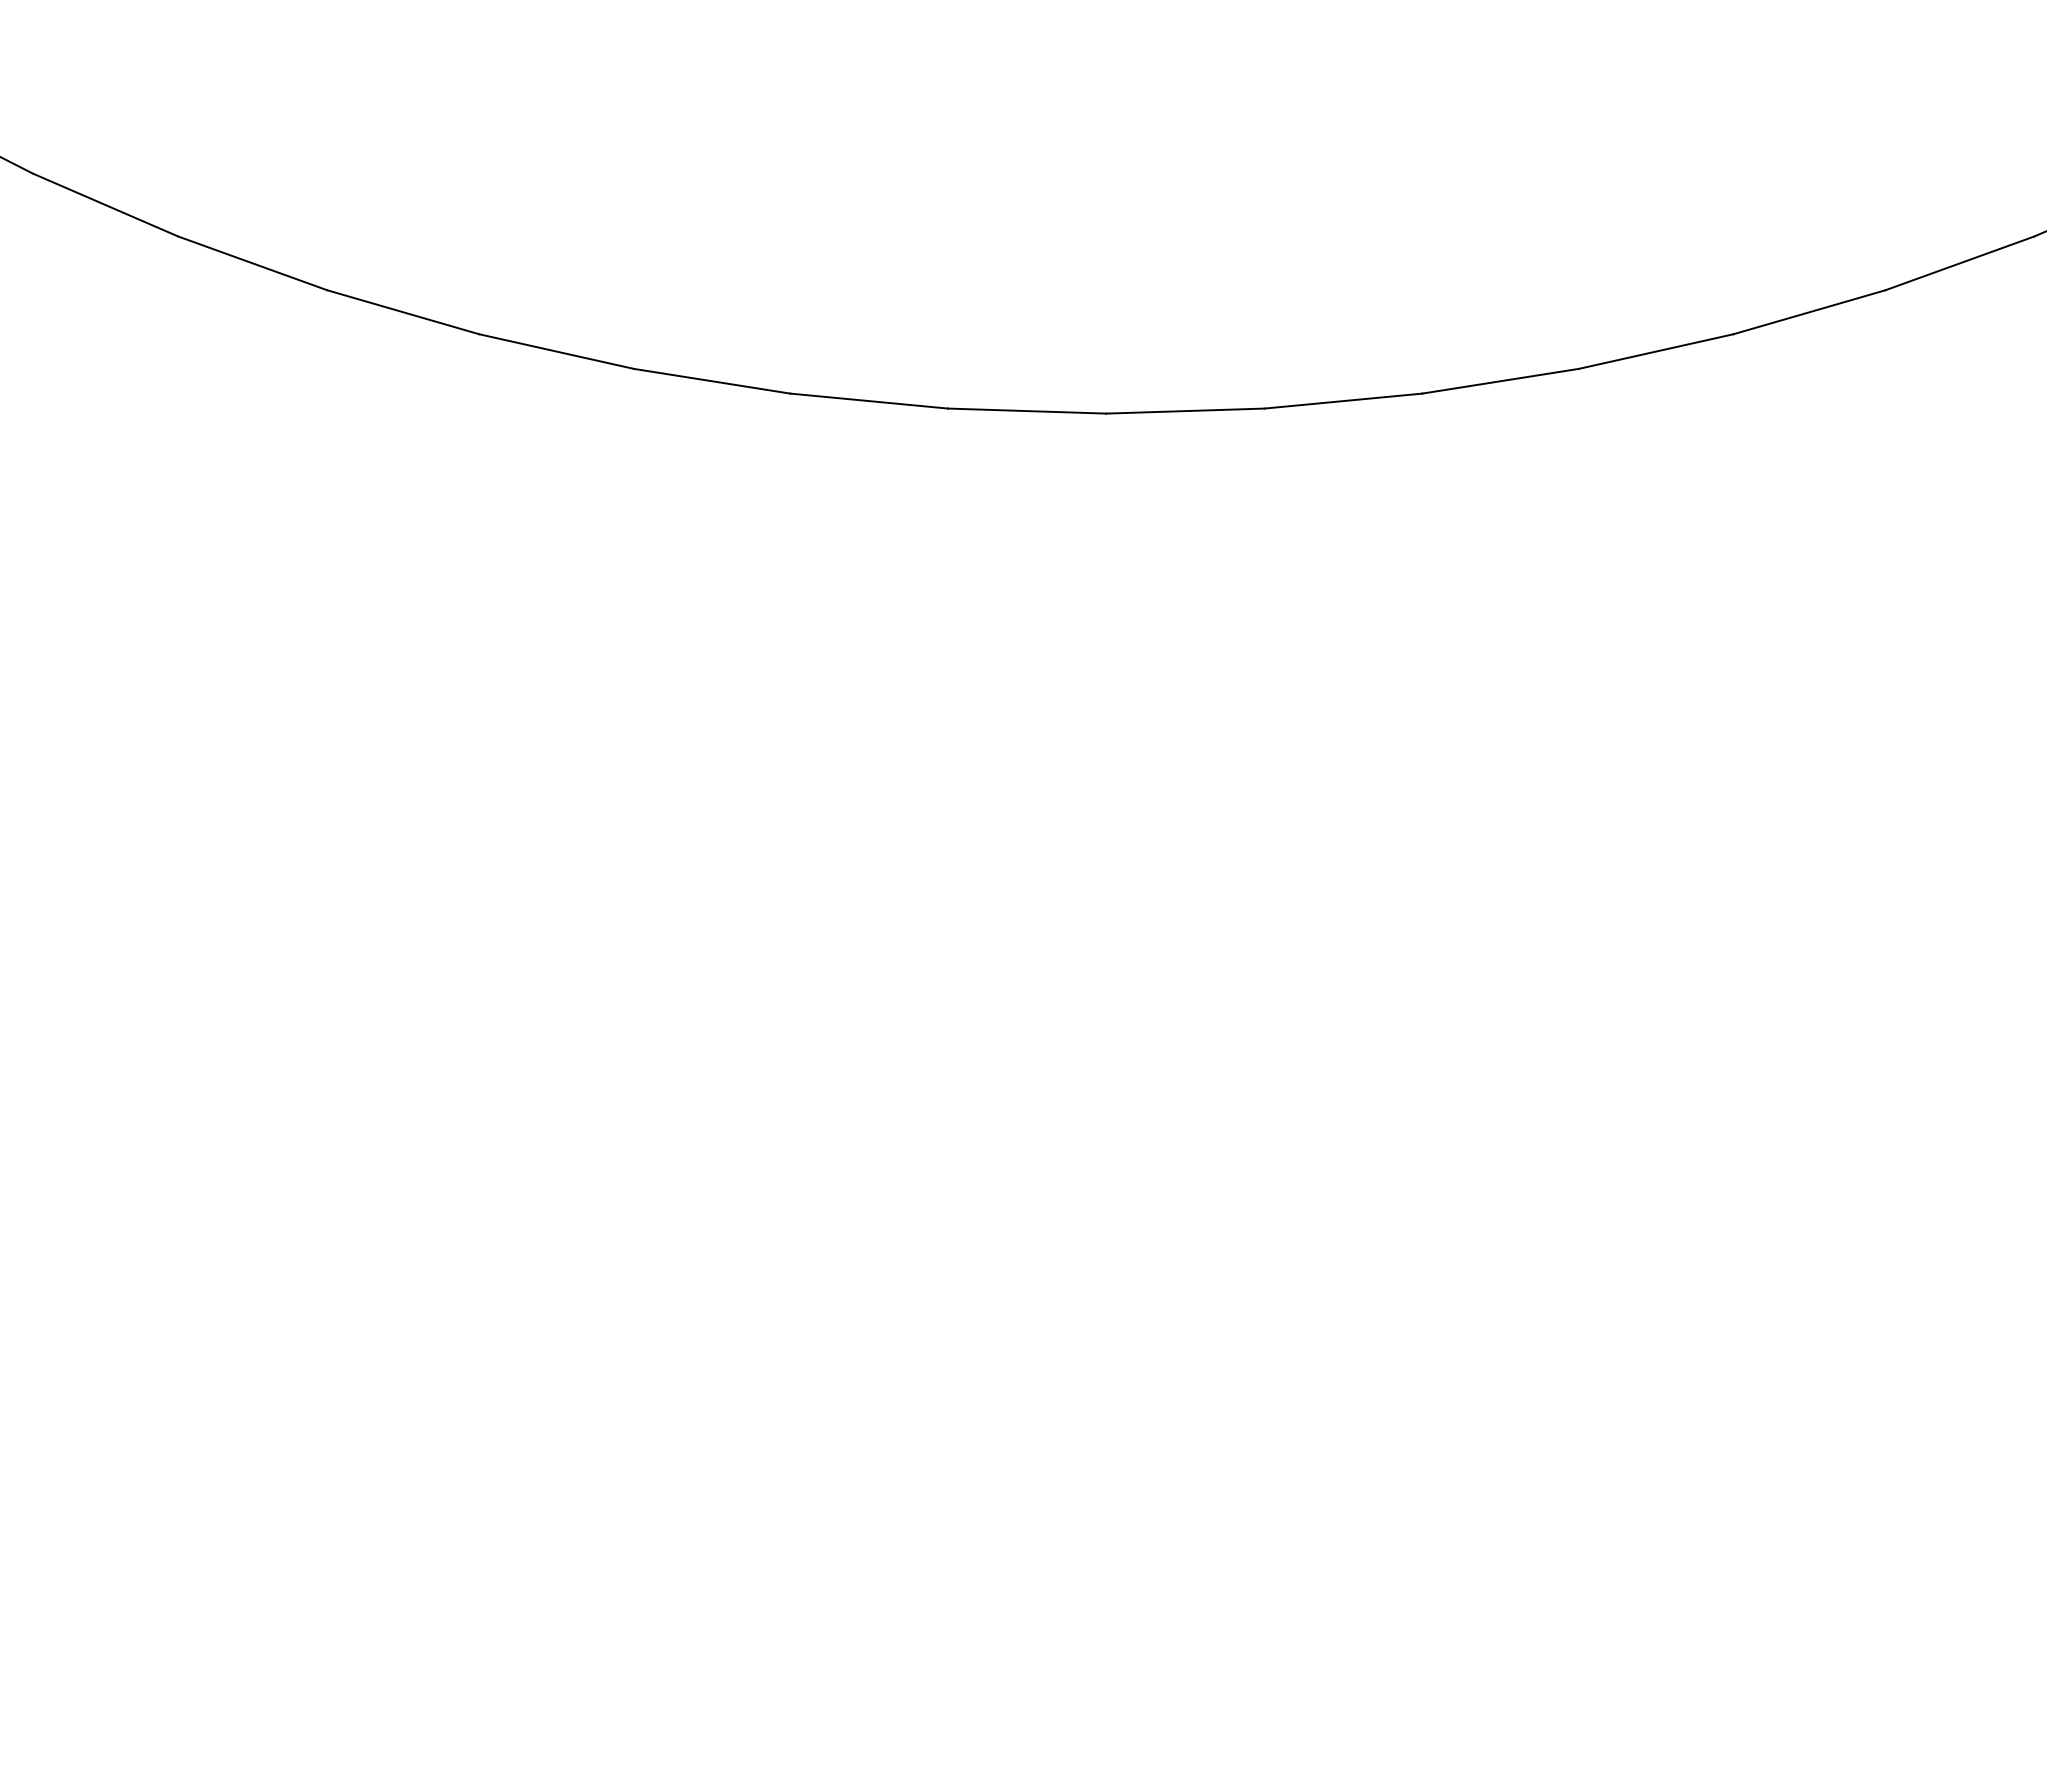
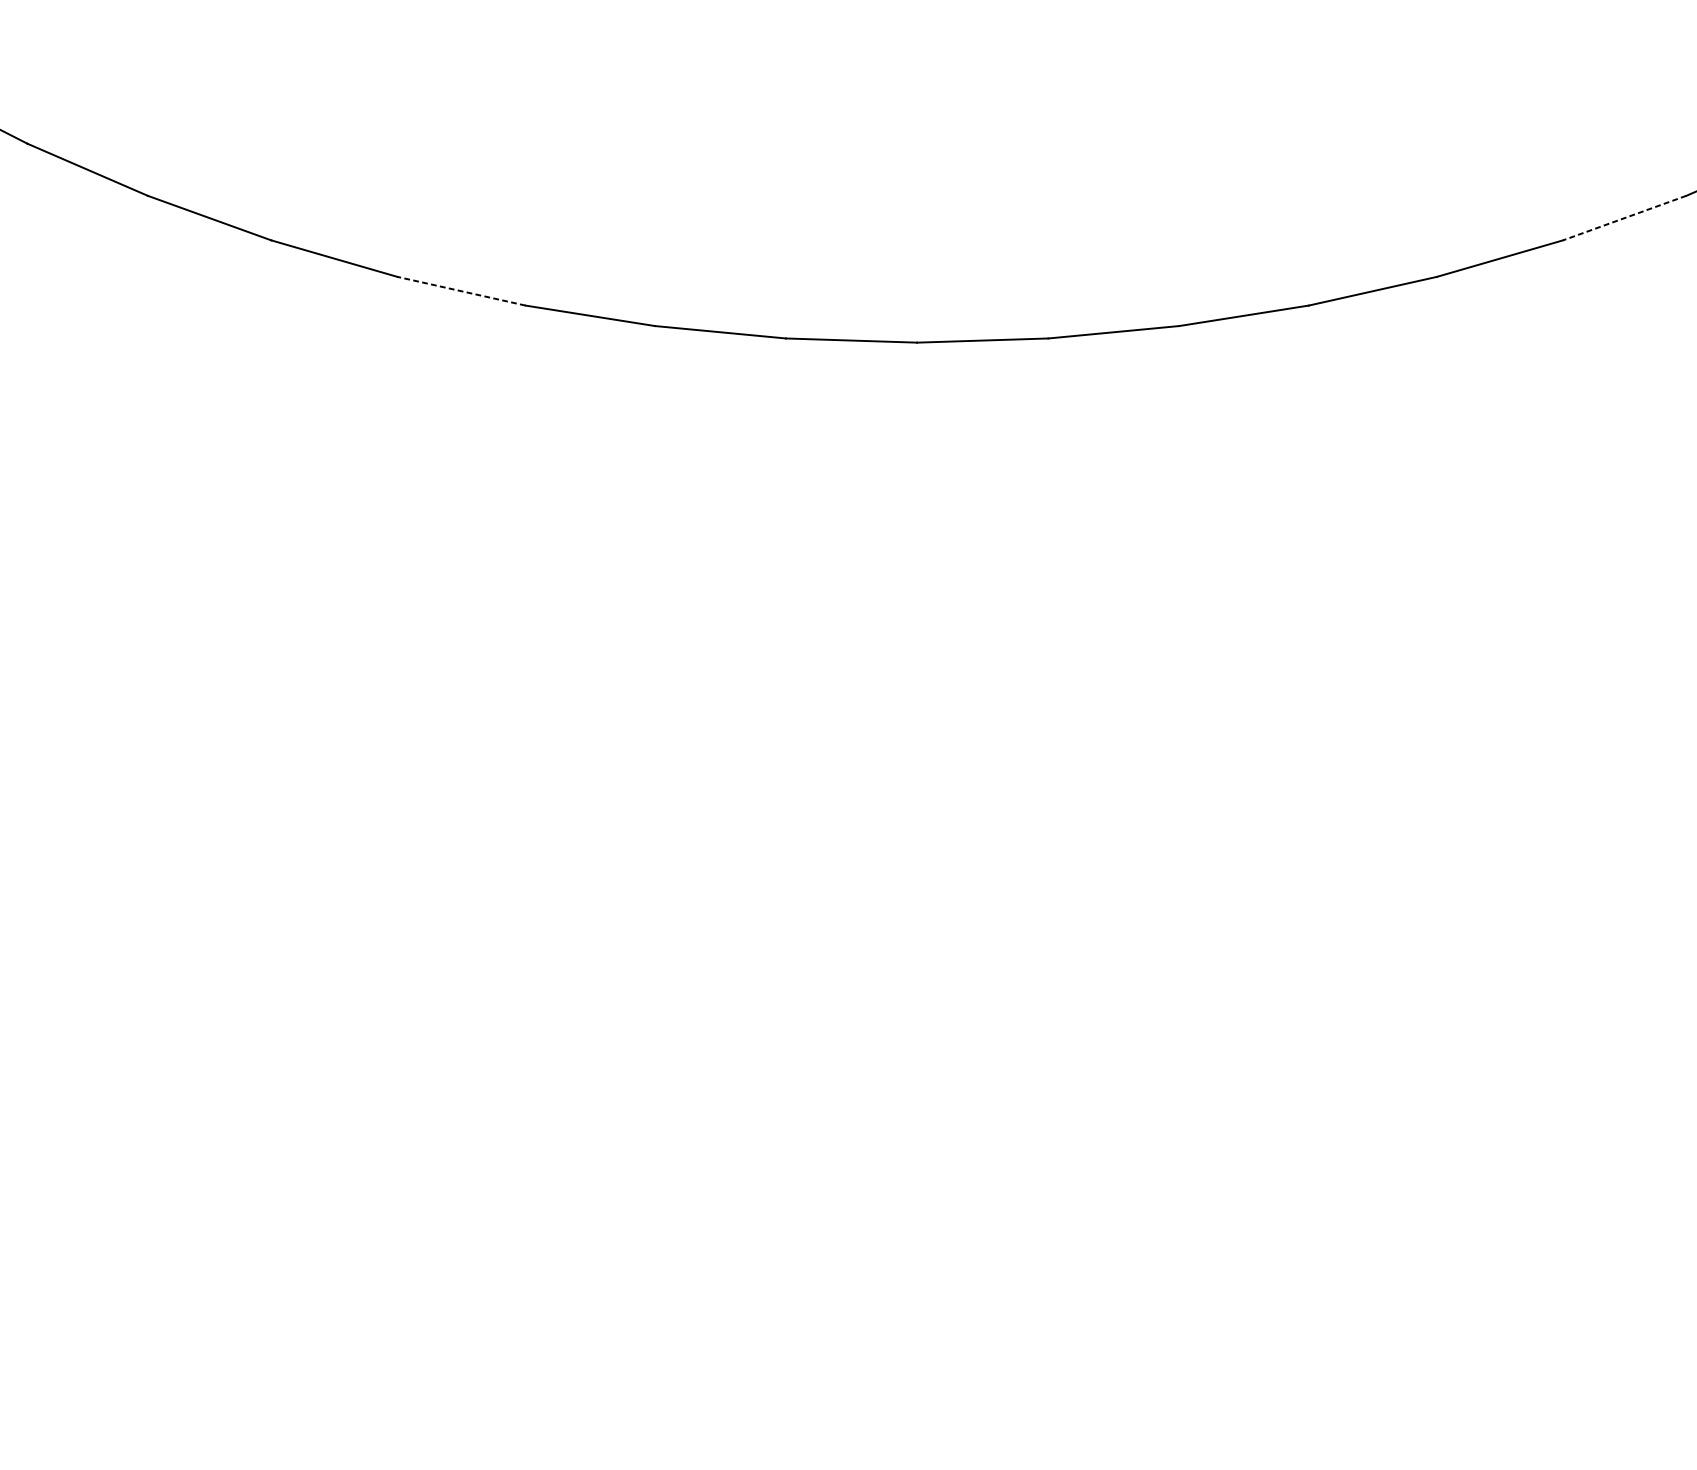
line: (1959, 263) -> (1624, 218), solid -> dashed
line: (556, 351) -> (461, 291), solid -> dashed

